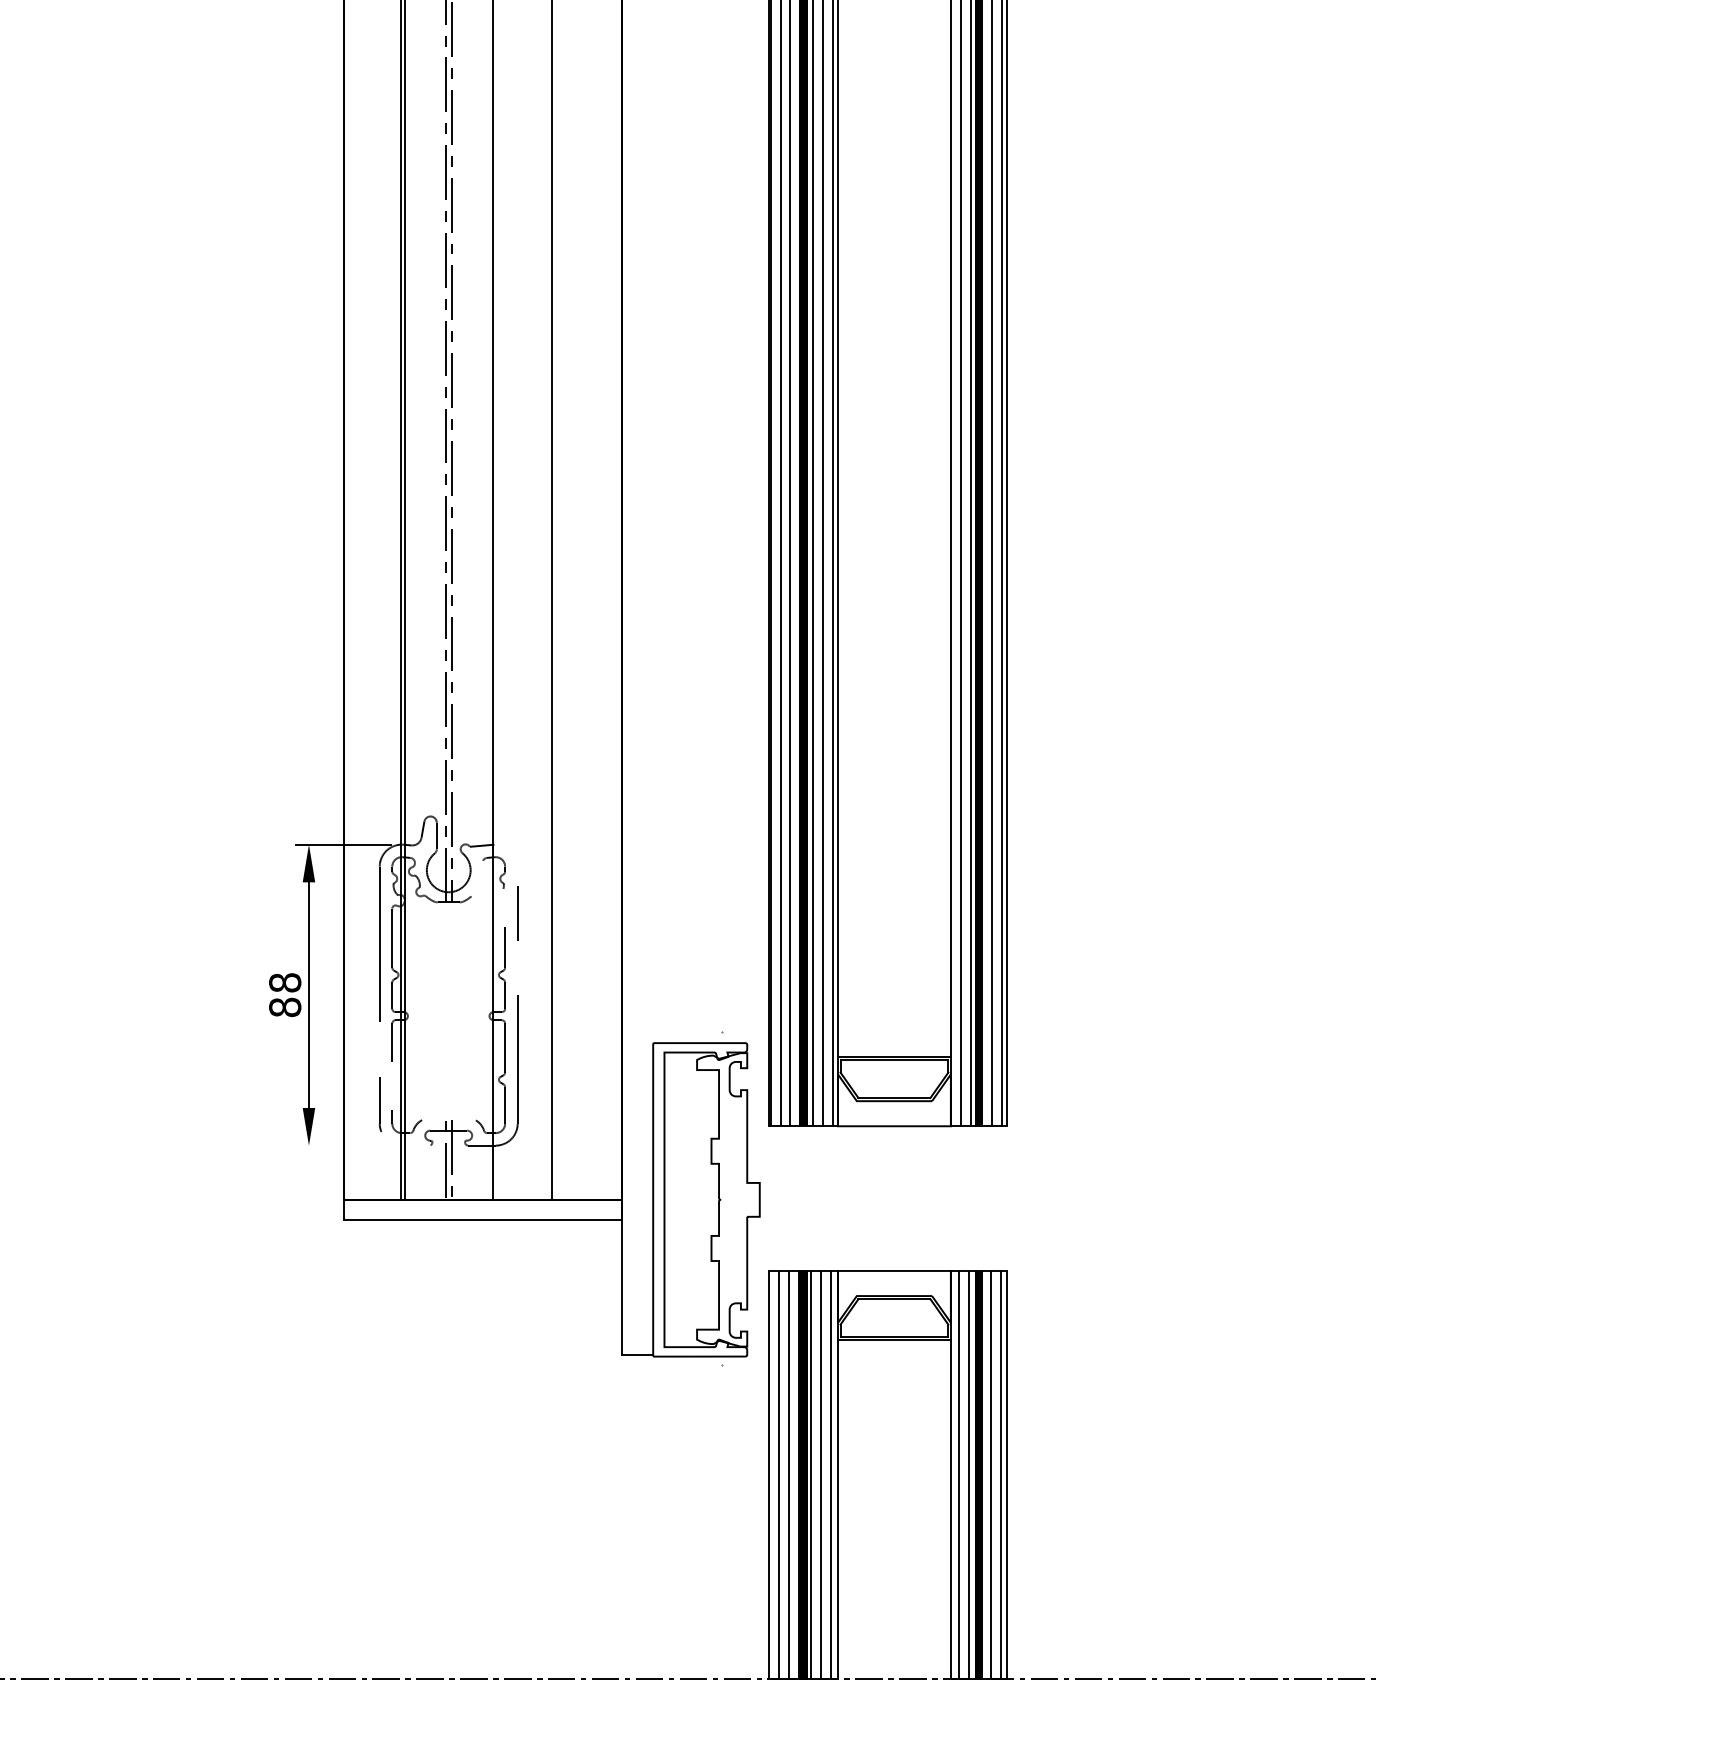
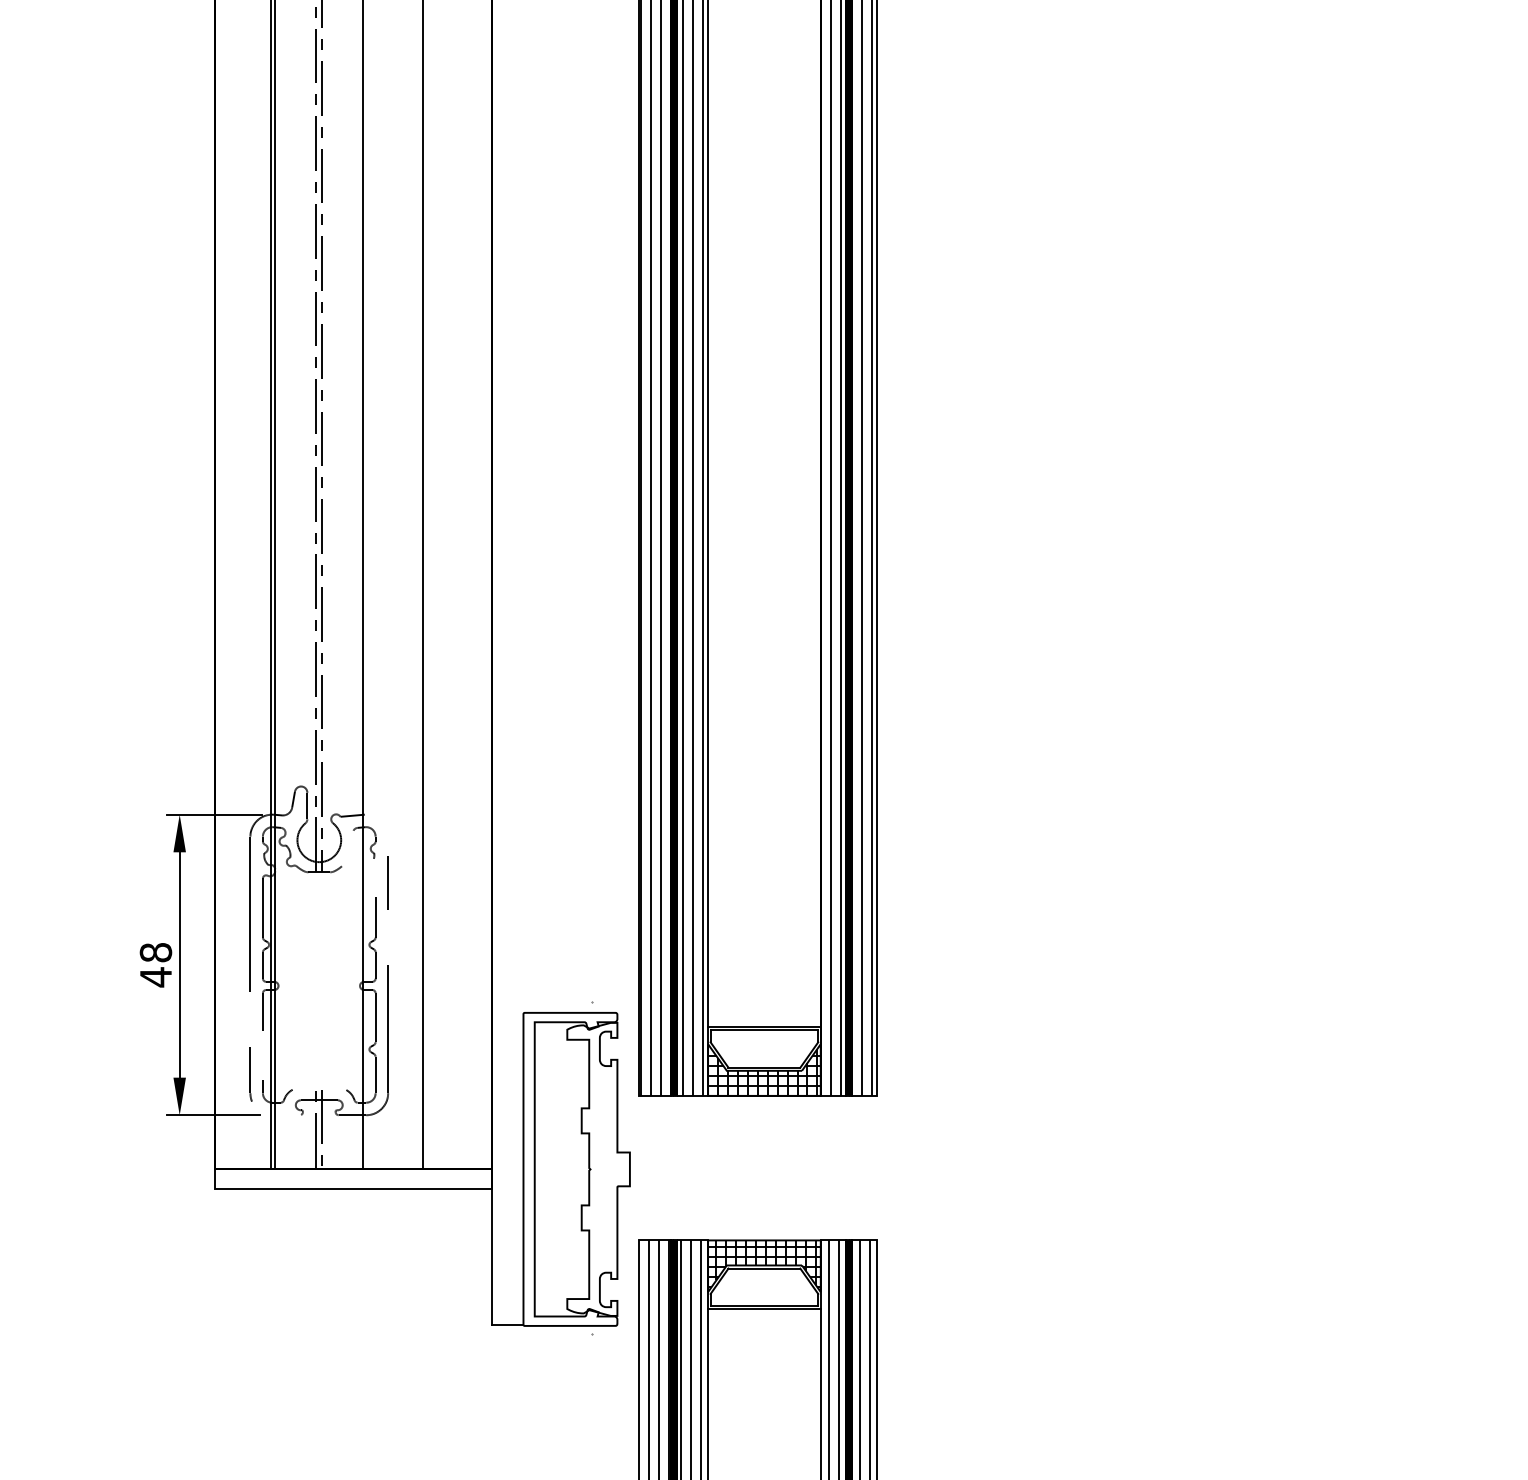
text: (285, 1007) -> (156, 977), 88 -> 48
hatch: (894, 1101) -> (764, 1071), added
line: (342, 1145) -> (213, 1115), added
hatch: (894, 1293) -> (764, 1262), added

